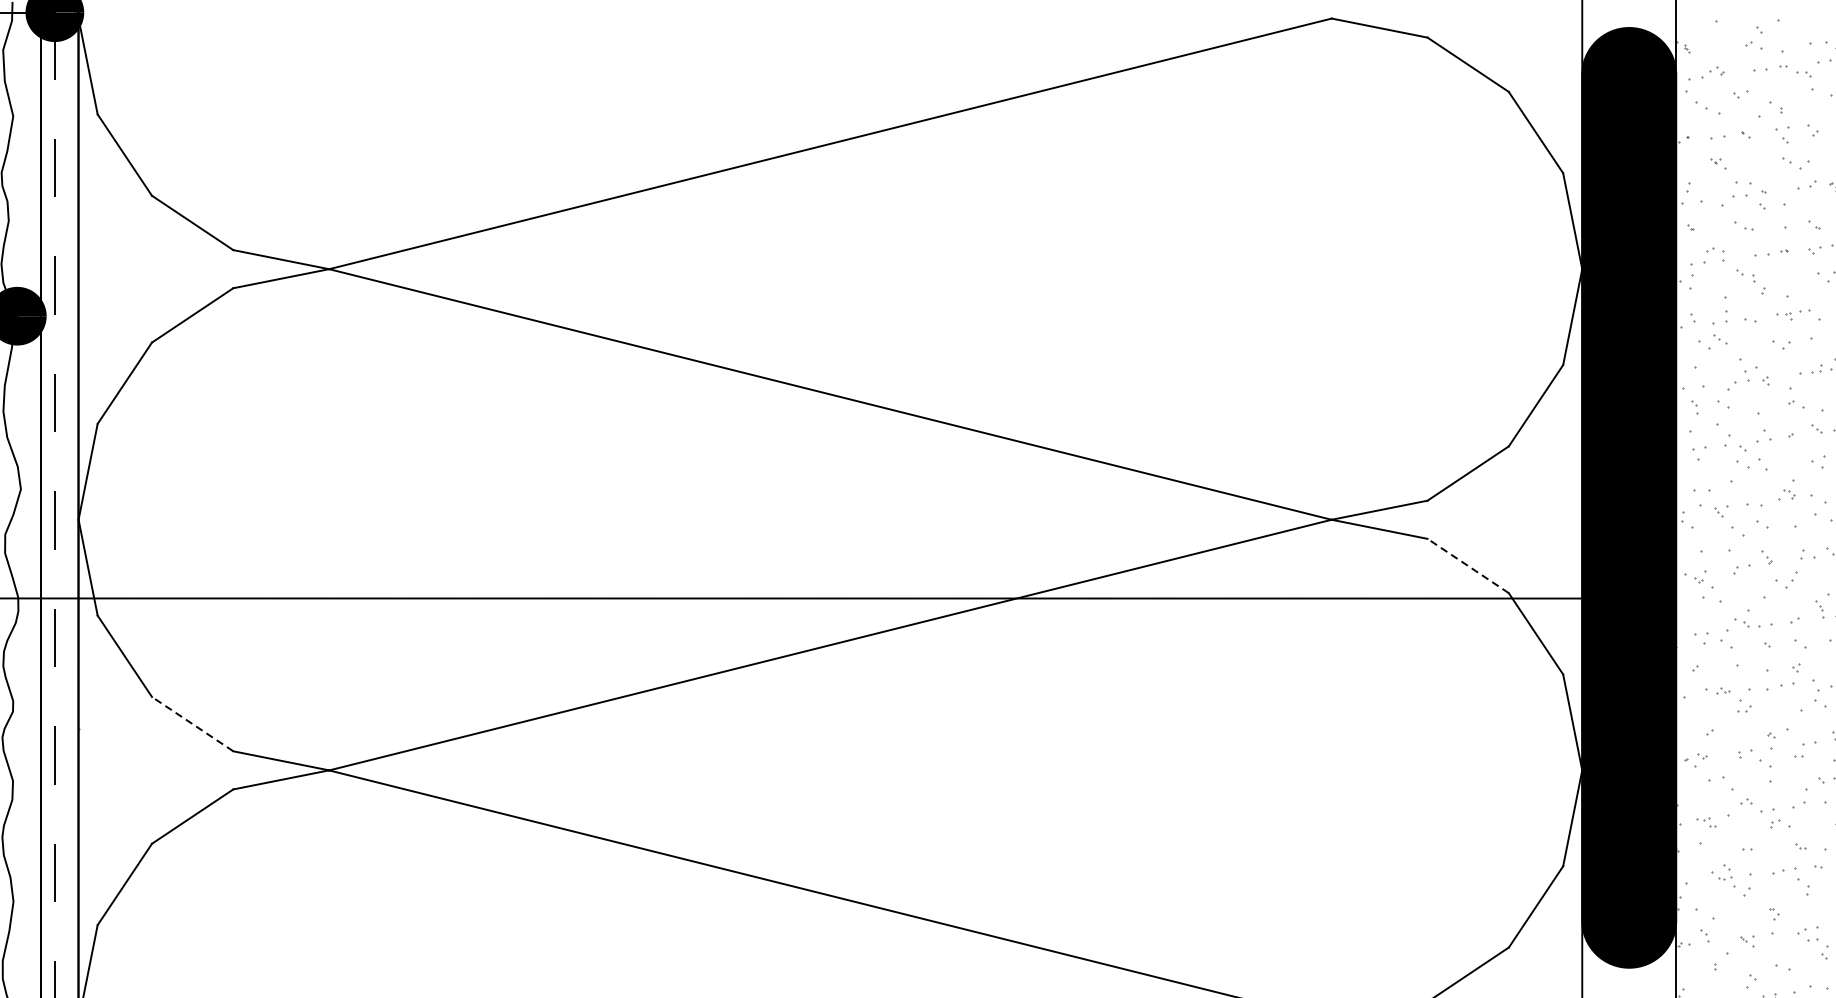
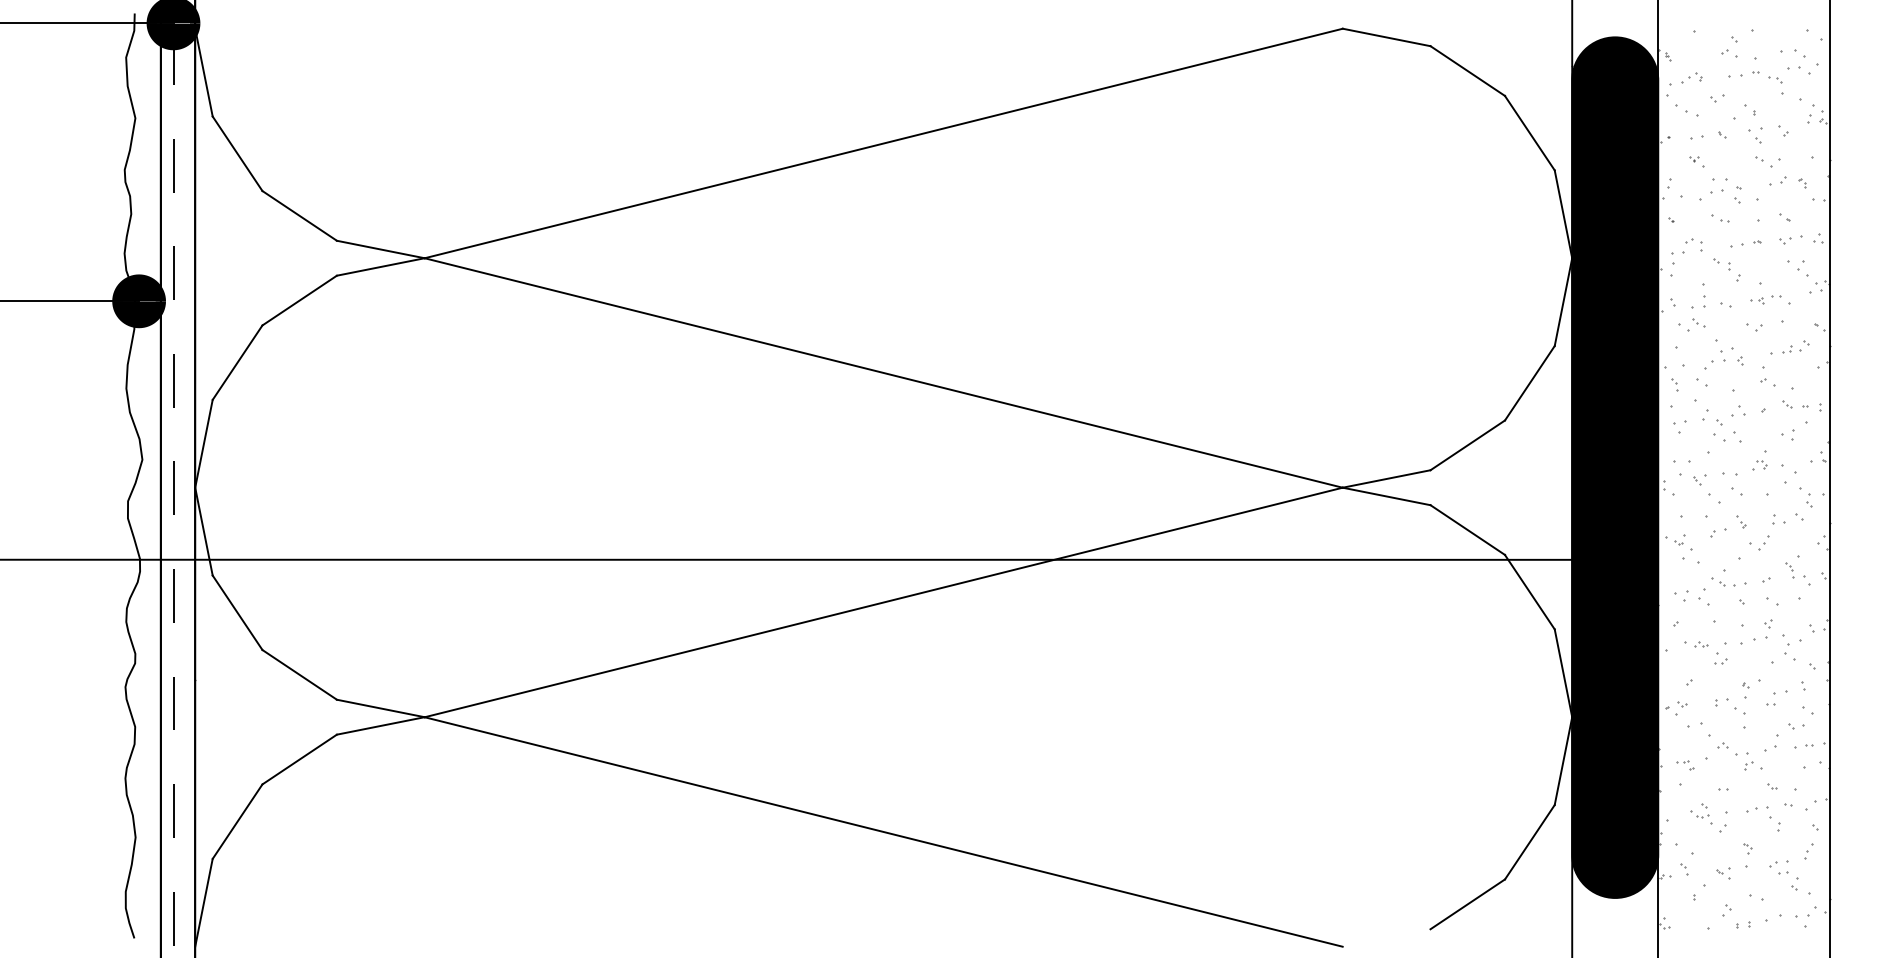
line: (1467, 566) -> (1467, 530), dashed -> solid
line: (192, 723) -> (299, 674), dashed -> solid

